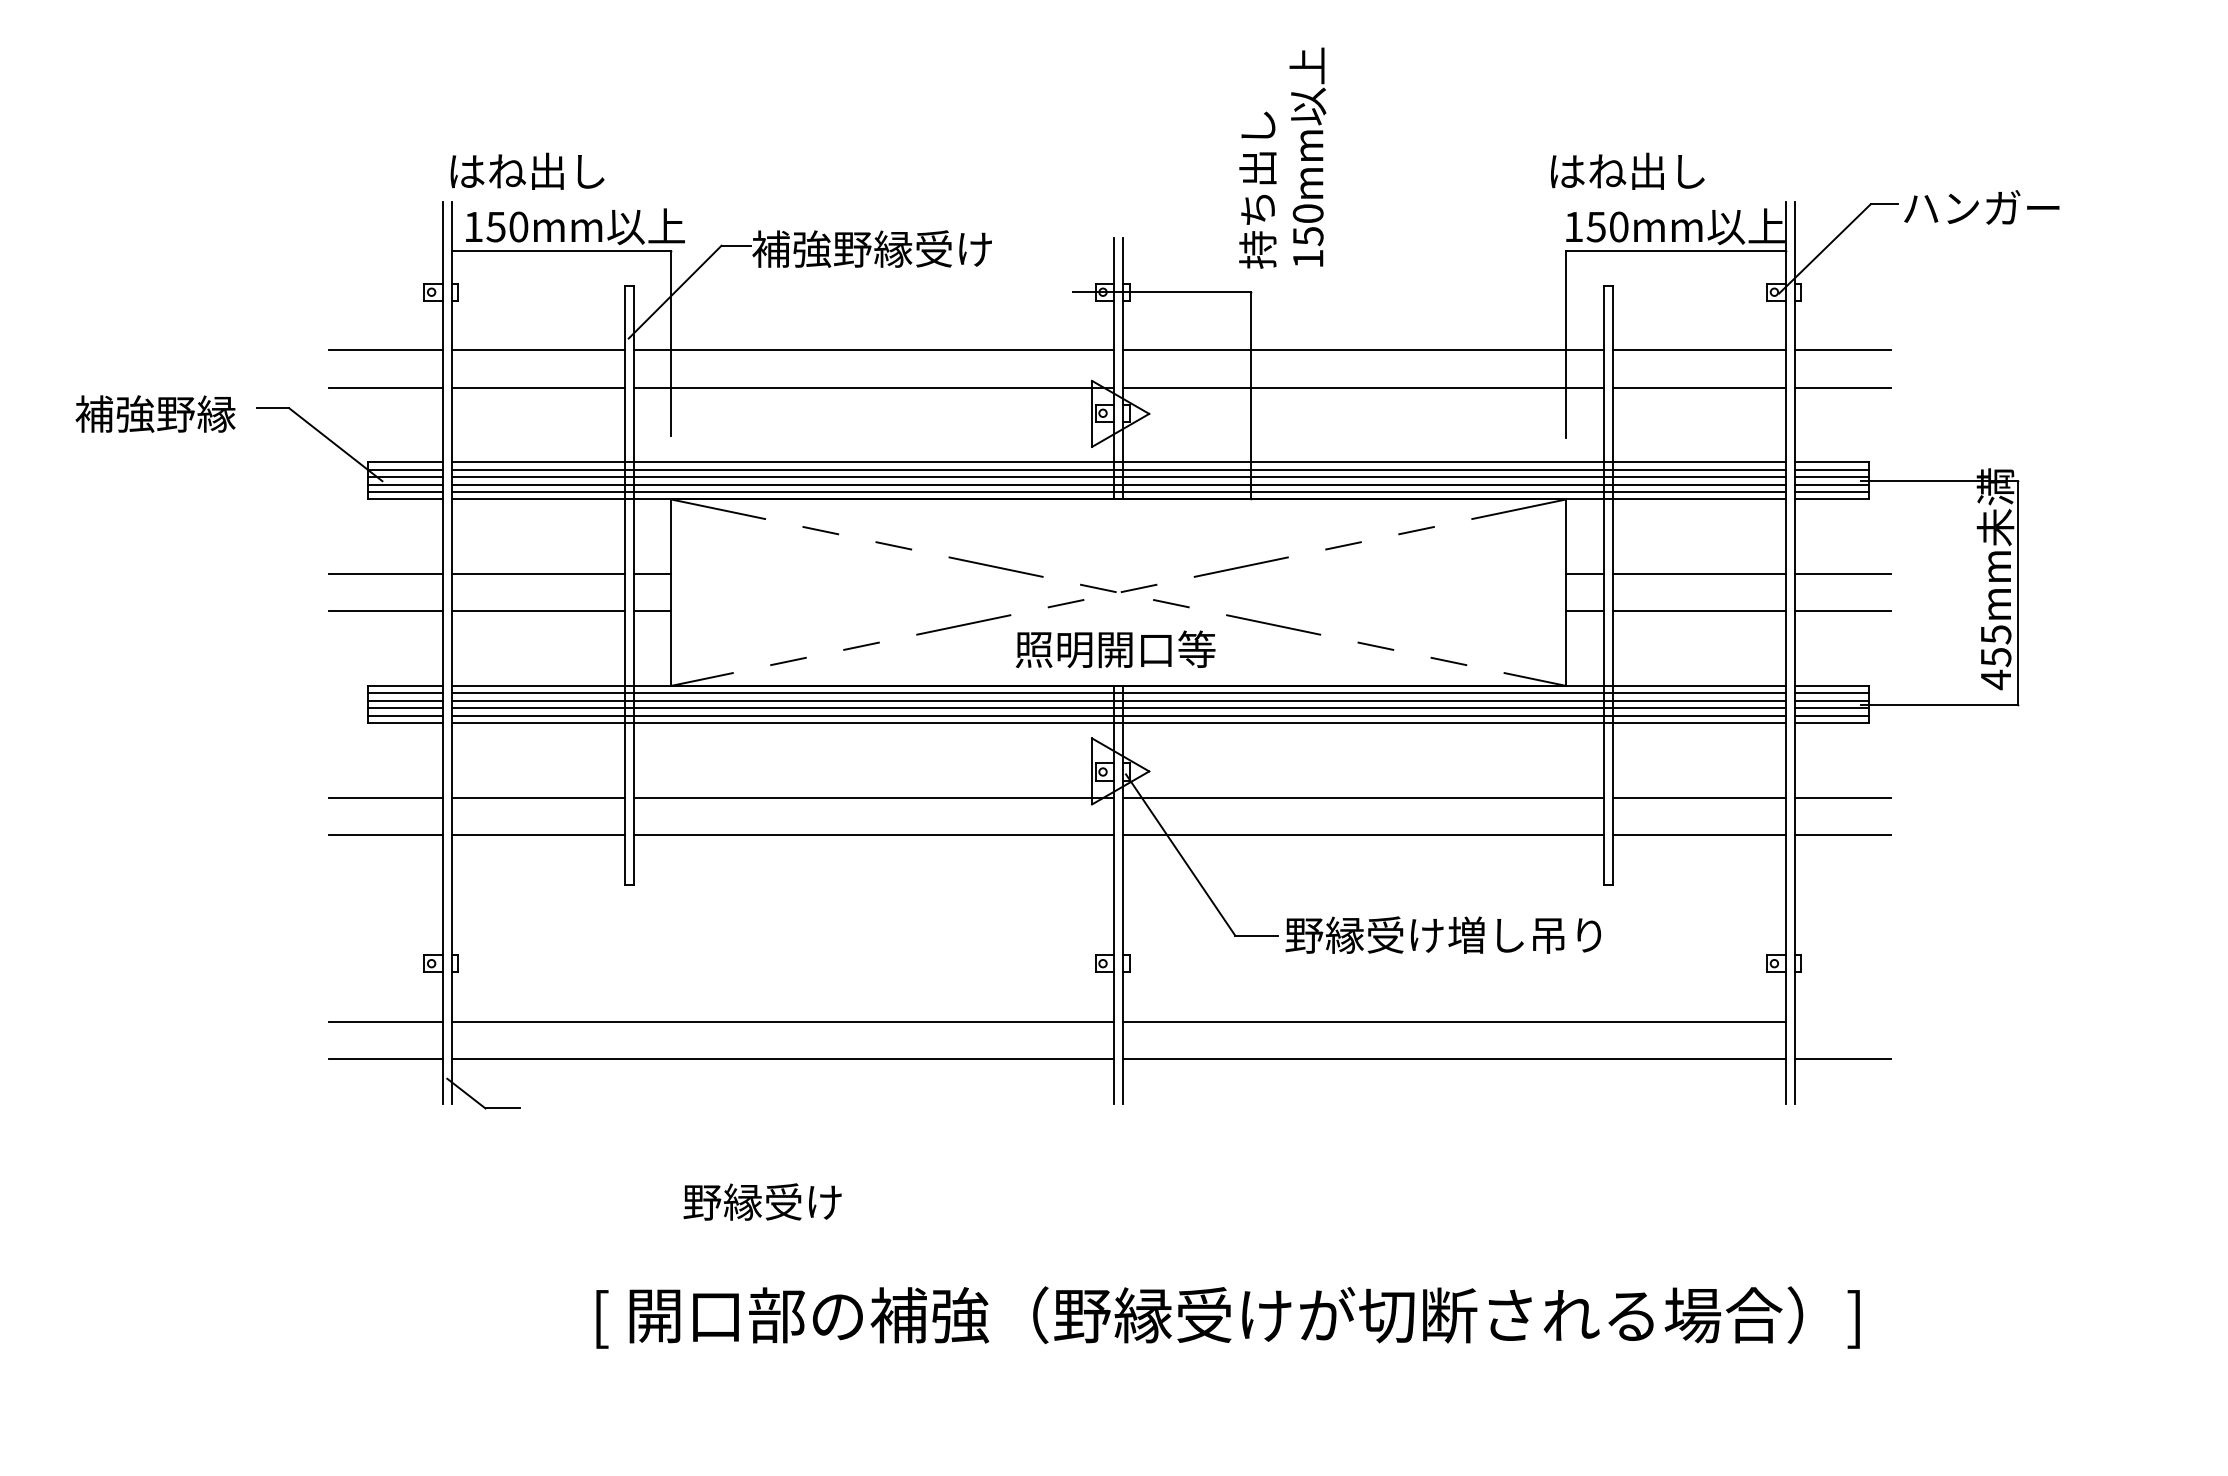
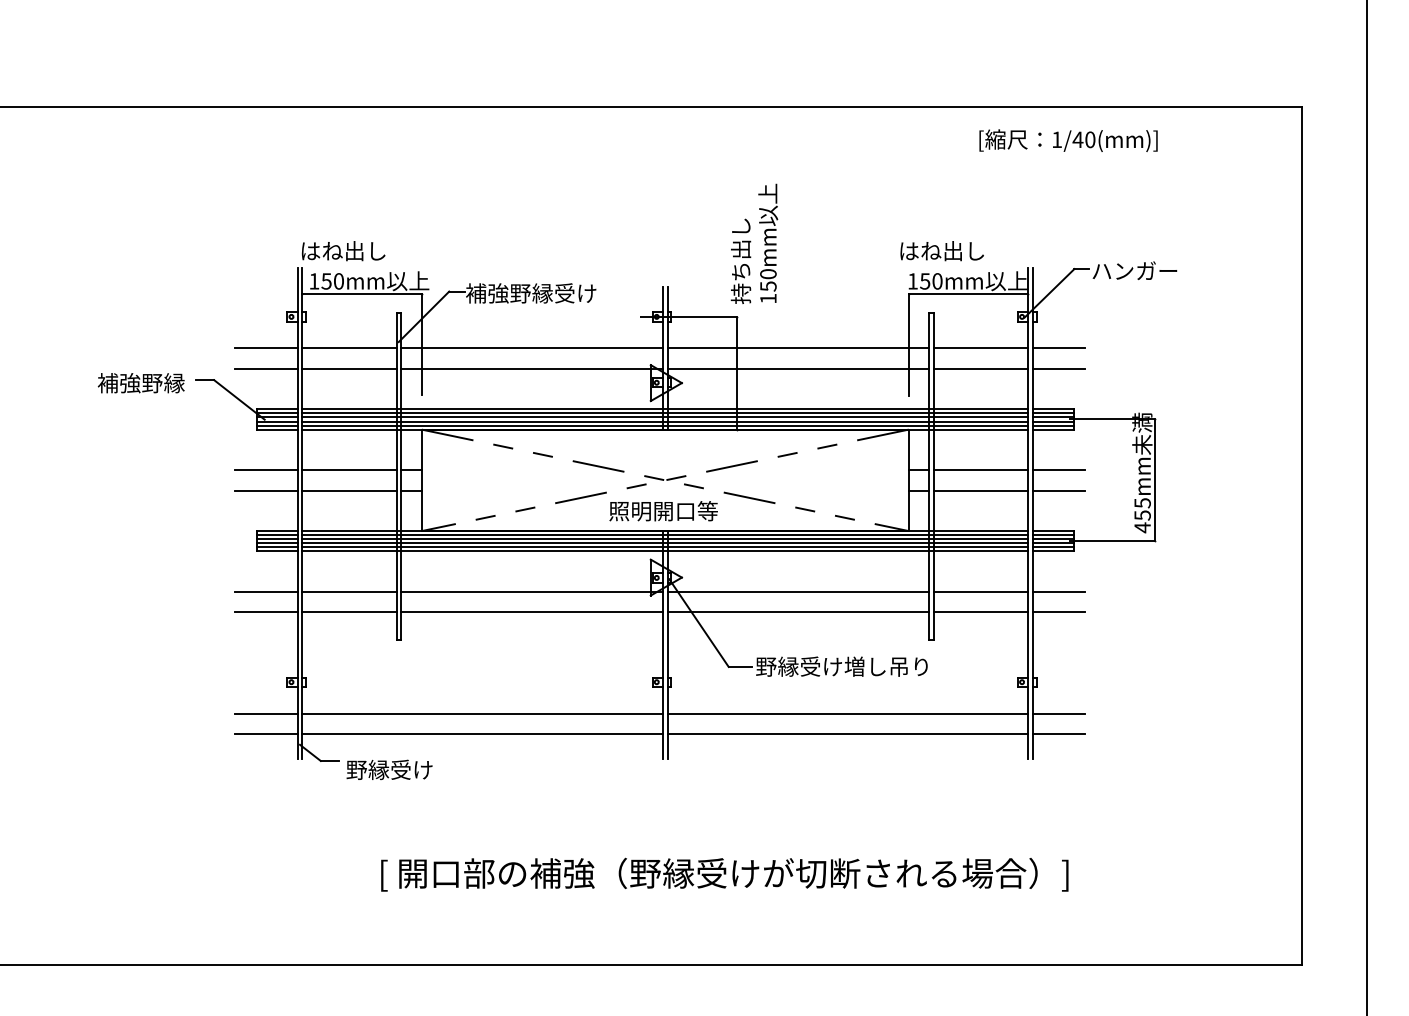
line: (1843, 1021) -> (1059, 713), added
text: (762, 1201) -> (389, 769), moved

